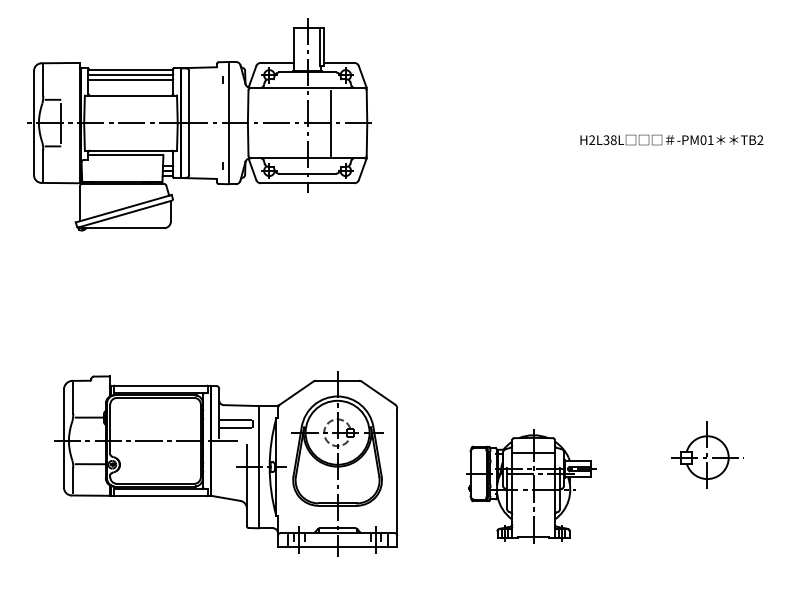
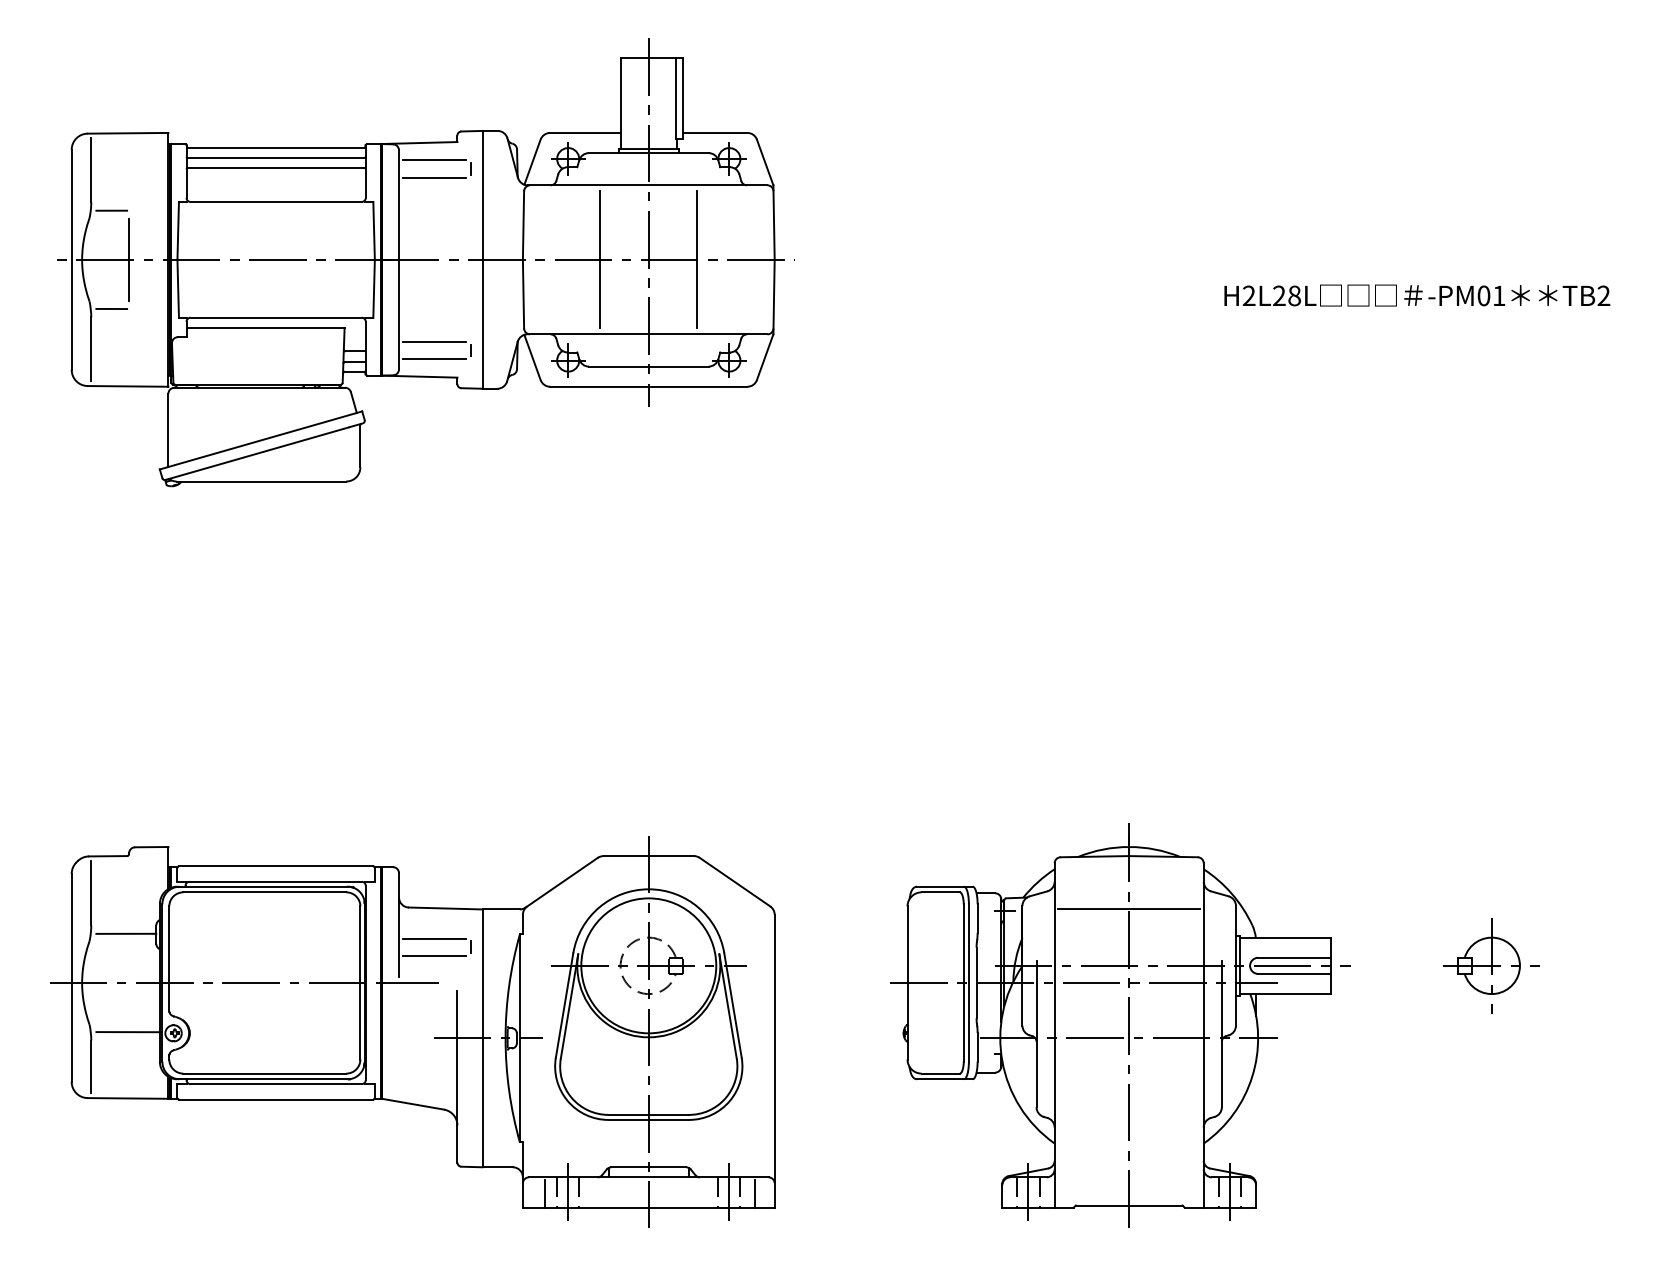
line: (206, 75) -> (435, 159), added
line: (206, 84) -> (435, 178), added
line: (284, 122) -> (600, 258), added
text: (606, 140) -> (1279, 296), H2L38L -> H2L28L
line: (206, 161) -> (435, 340), added
line: (206, 170) -> (435, 359), added
part: (706, 457) -> (1490, 965), size x0.62
part: (226, 463) -> (414, 1030), moved
part: (530, 485) -> (1119, 1024), size x1.67

